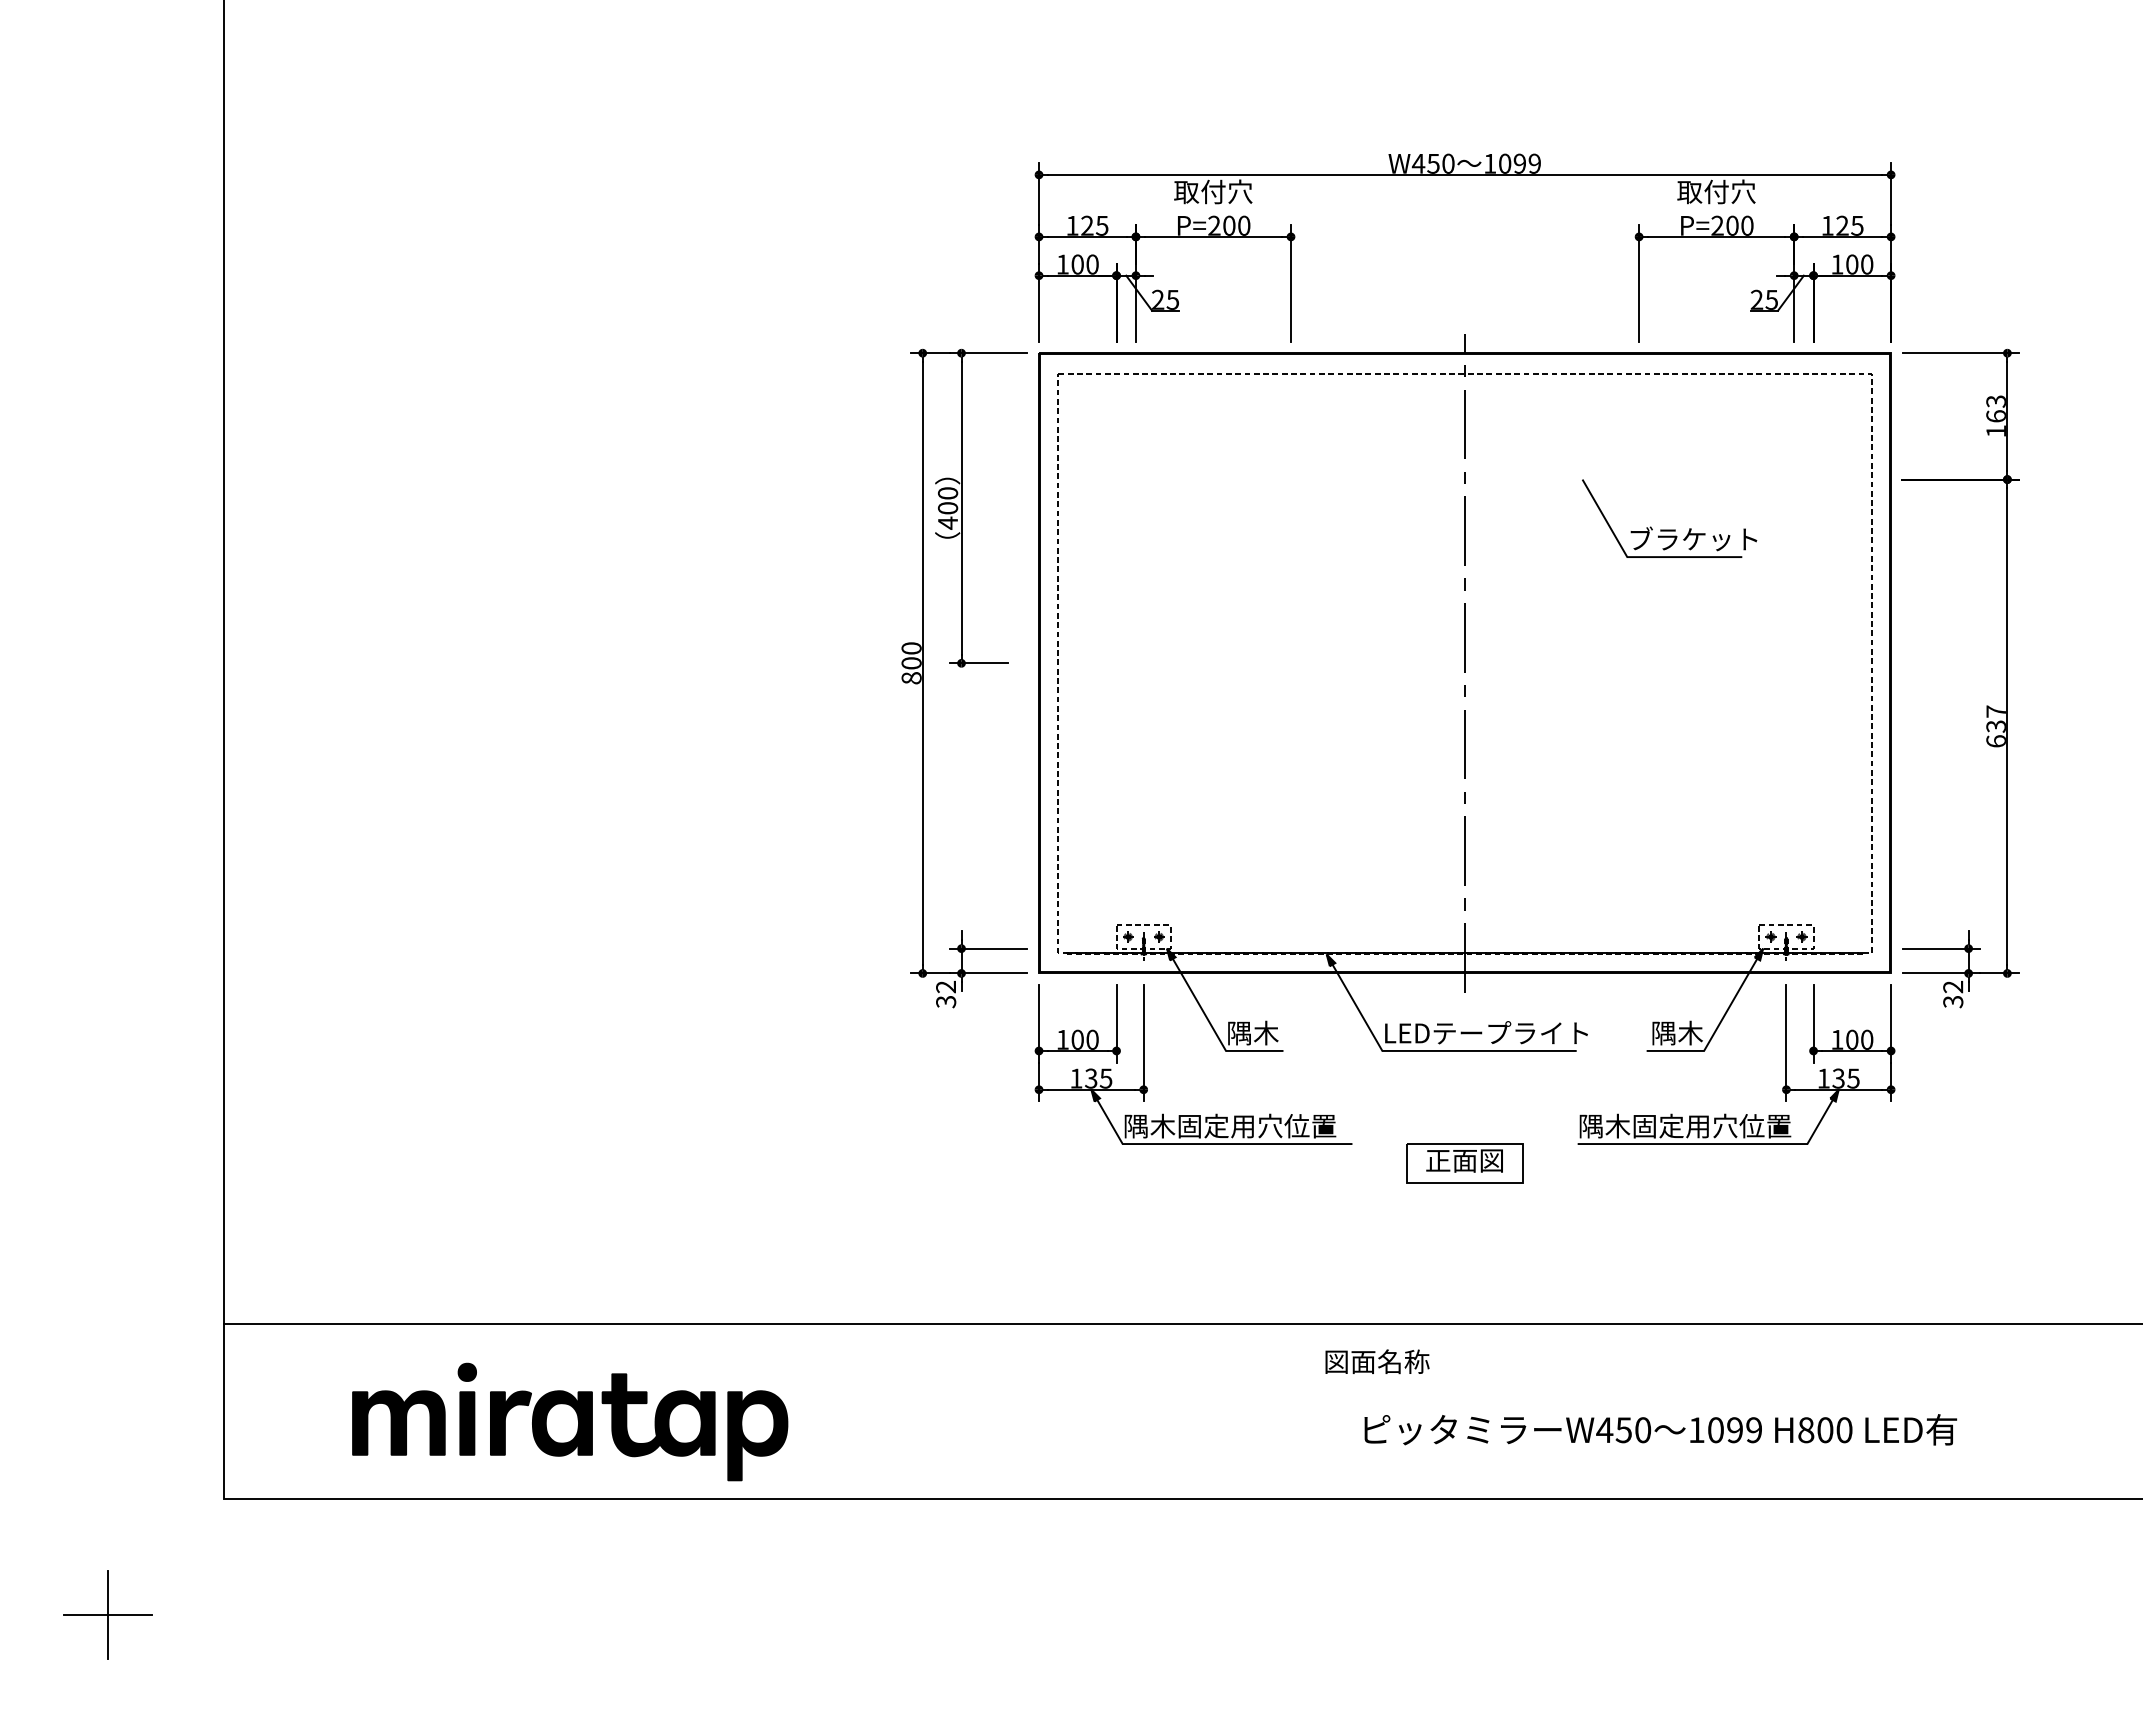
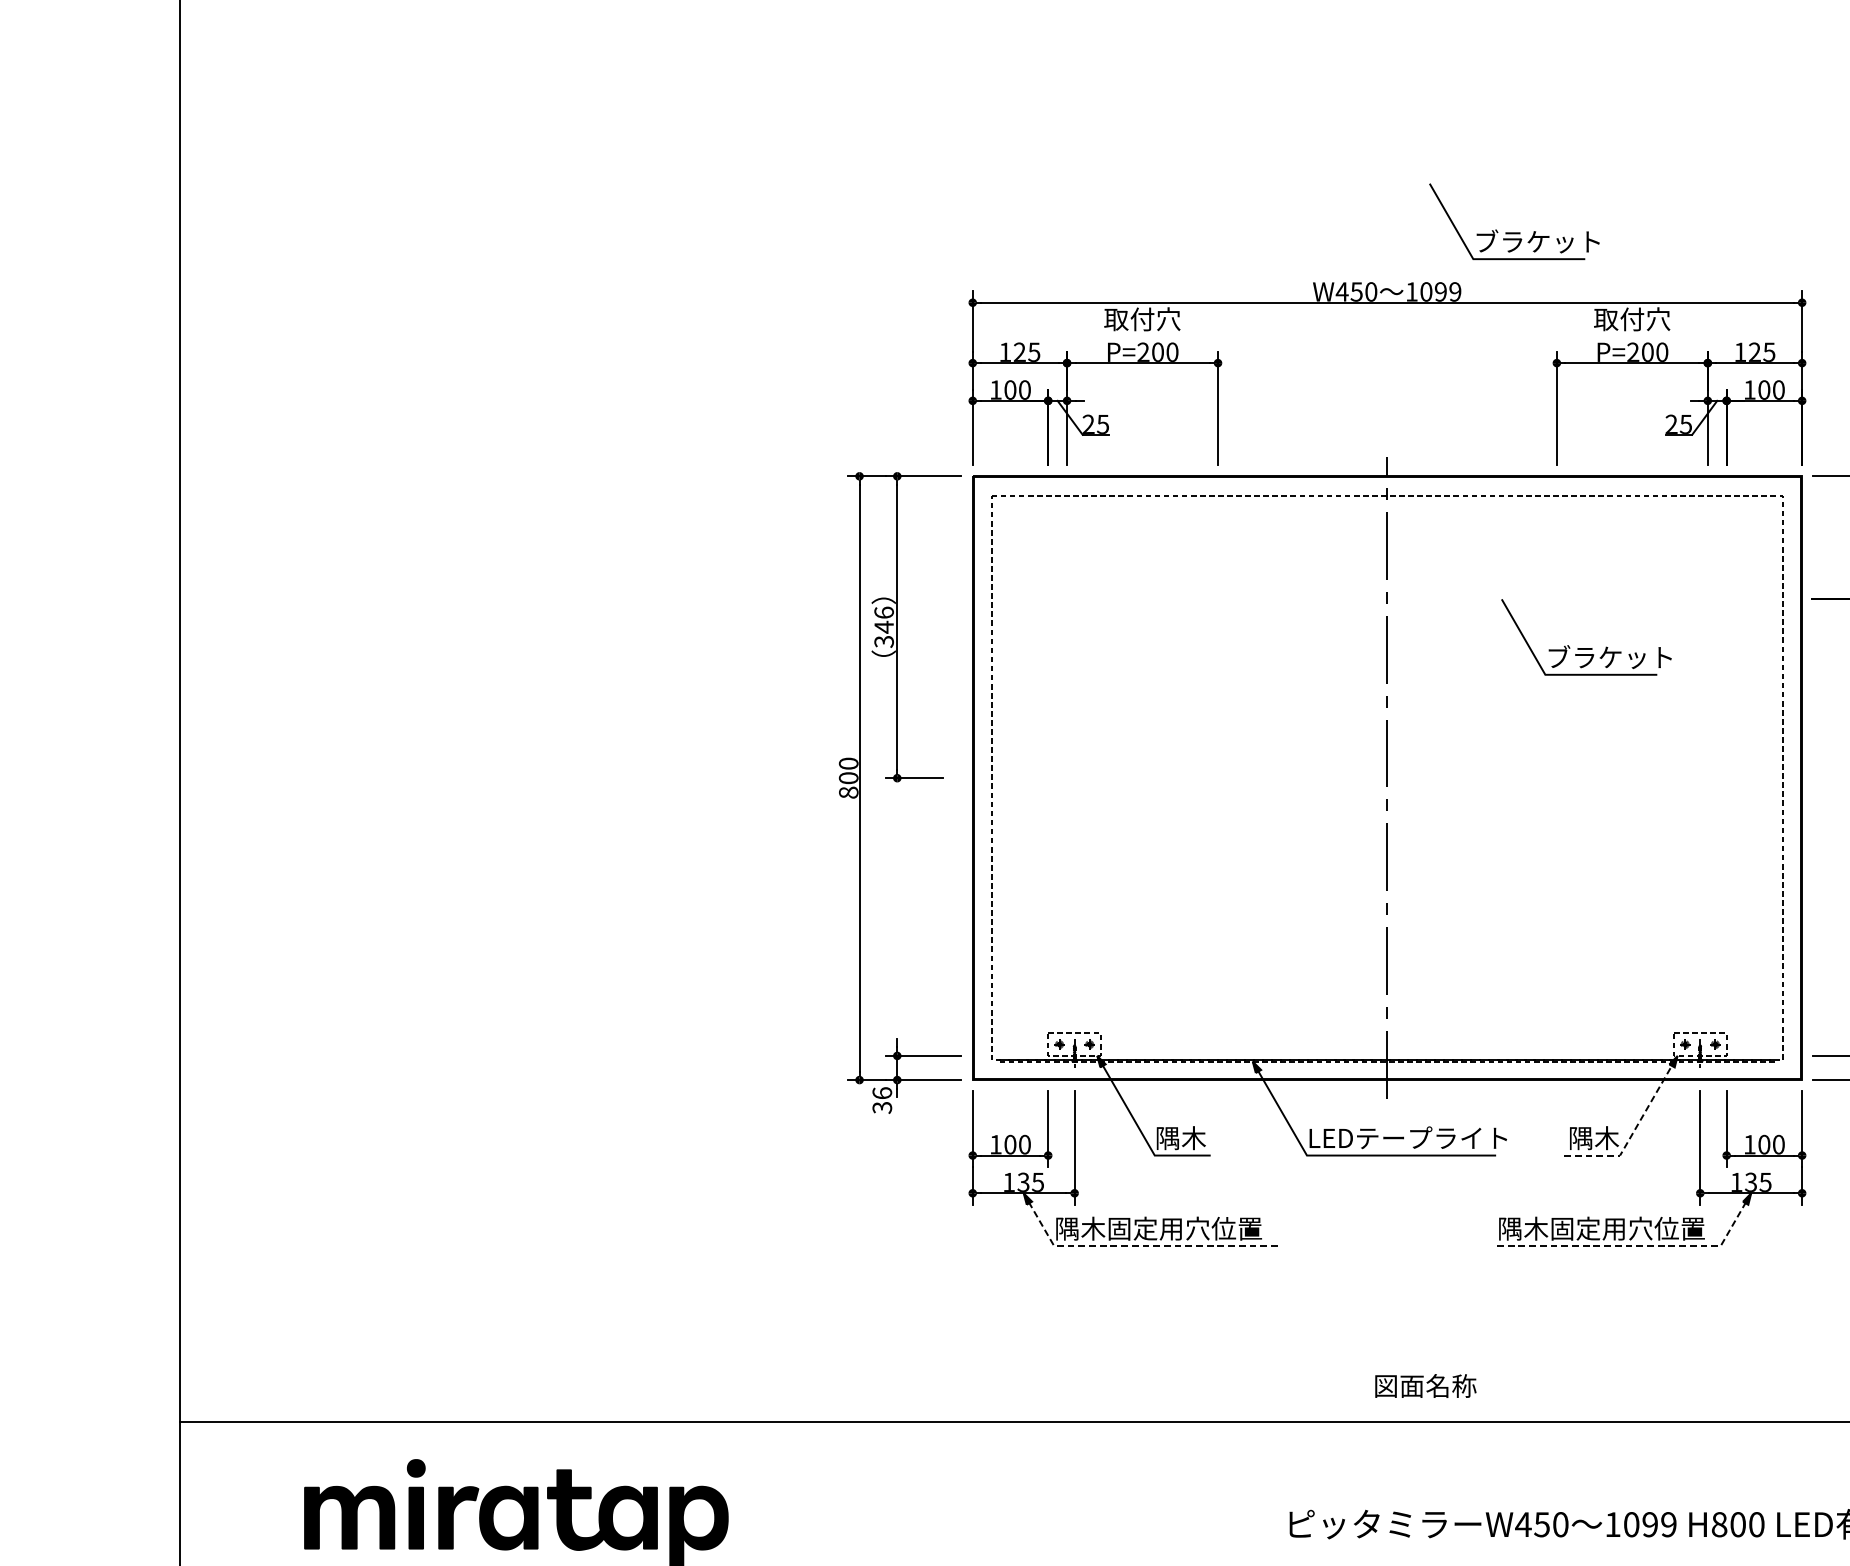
part: (1595, 102) -> (1514, 232), added
text: (947, 508) -> (883, 627), 400 -> 346
text: (946, 986) -> (882, 1092), 32 -> 36
line: (1718, 1025) -> (1634, 1130), solid -> dashed
line: (1205, 1144) -> (1134, 1246), solid -> dashed
line: (1724, 1144) -> (1639, 1246), solid -> dashed
part: (1464, 1163) -> (1386, 1265), removed
text: (1377, 1361) -> (1425, 1385), moved

